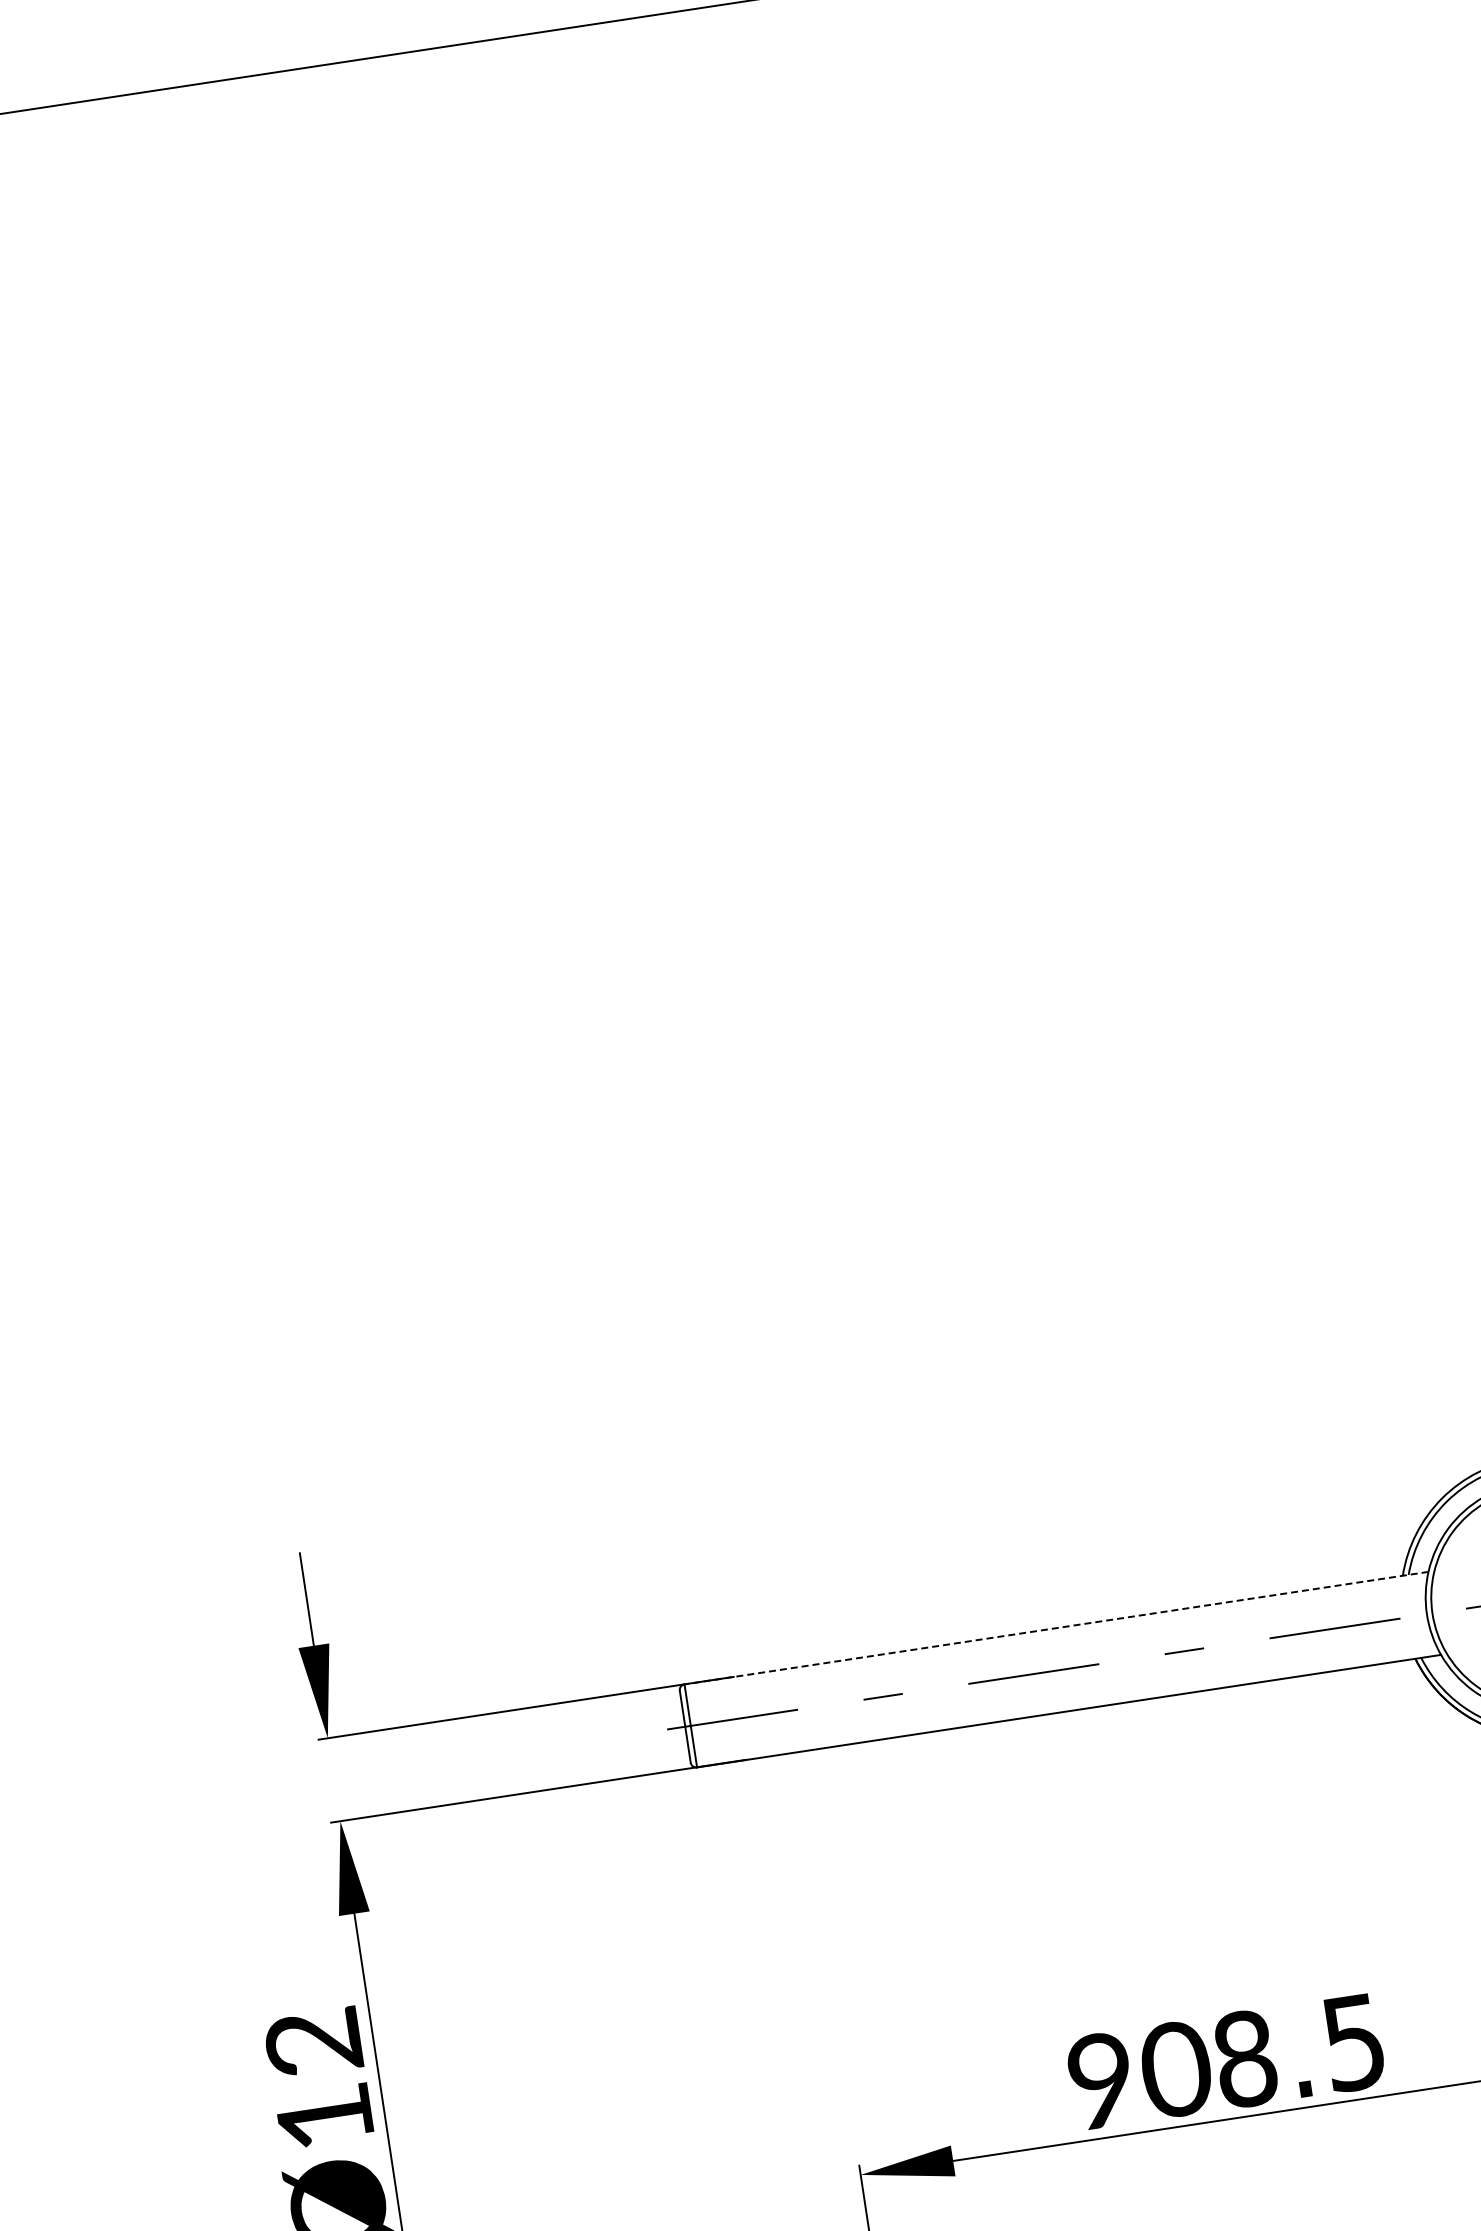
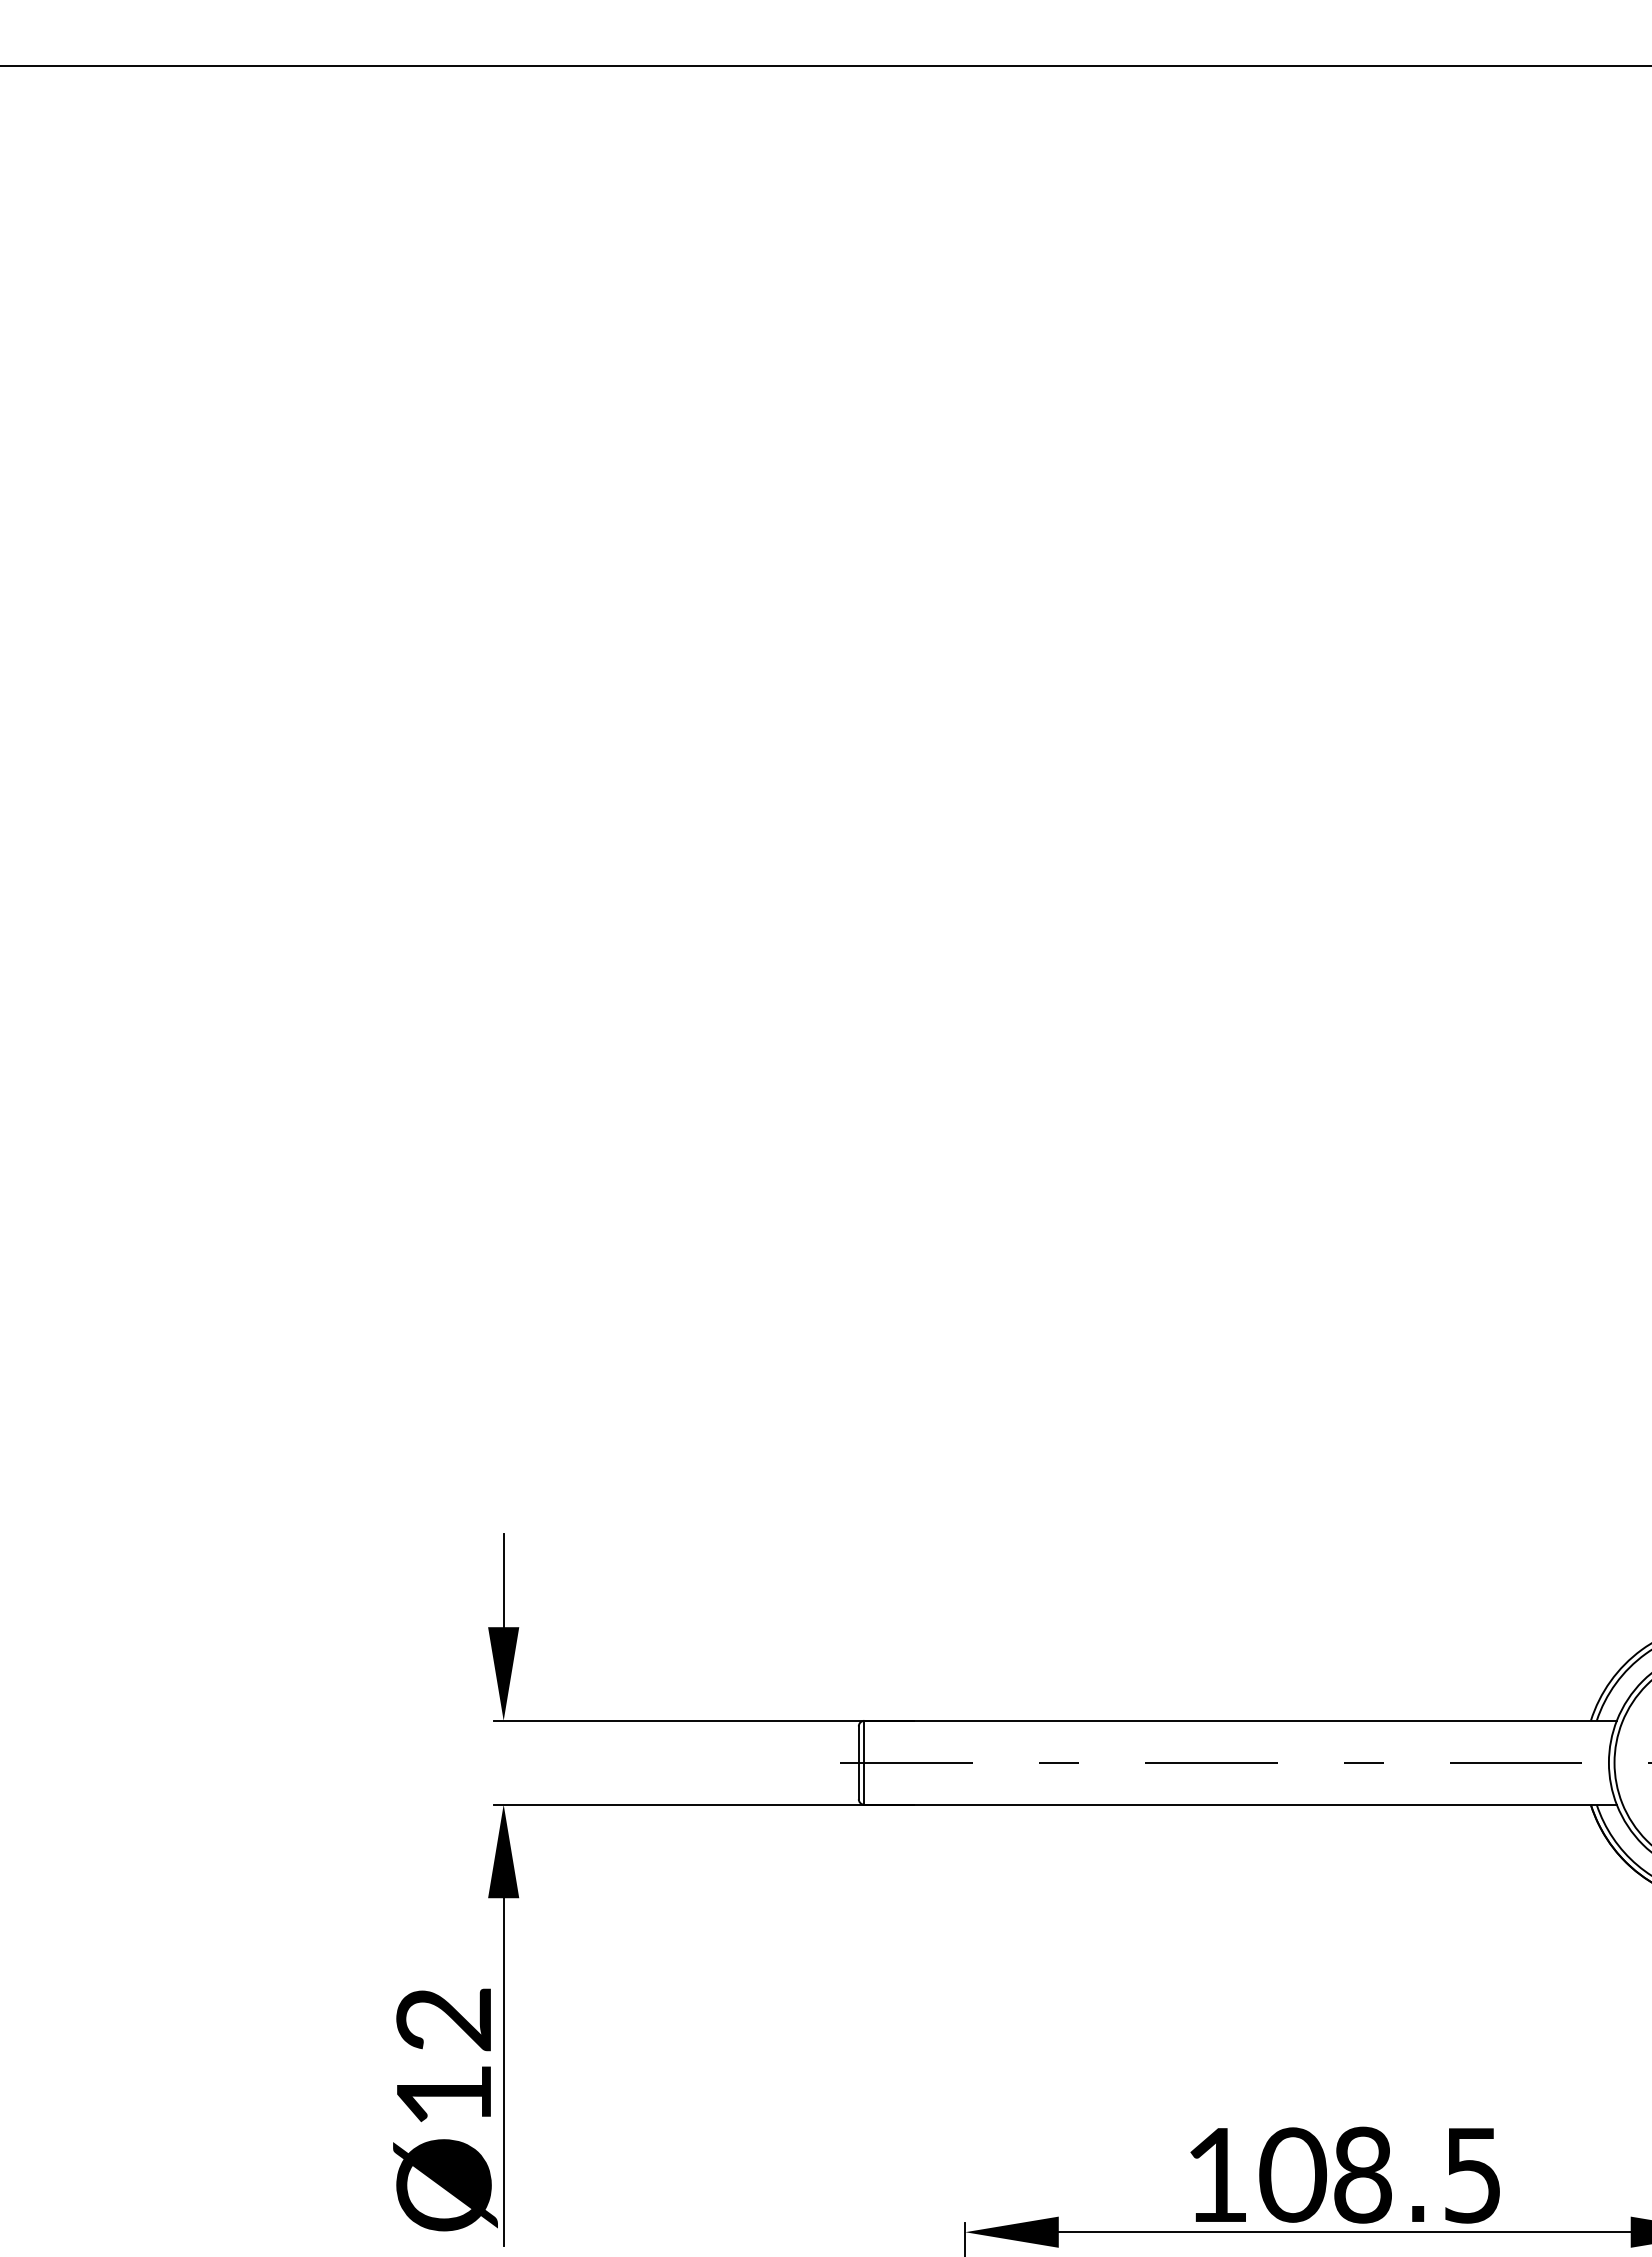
line: (1056, 1627) -> (1240, 1720), dashed -> solid
text: (1100, 2080) -> (1216, 2174), 90 -> 10

